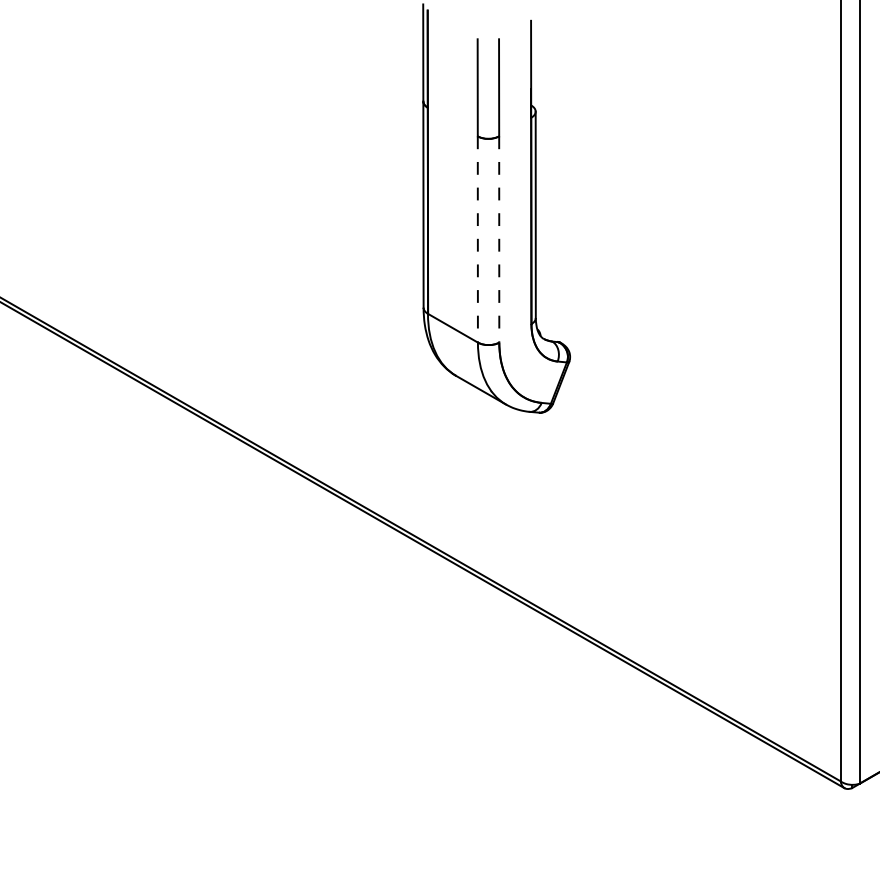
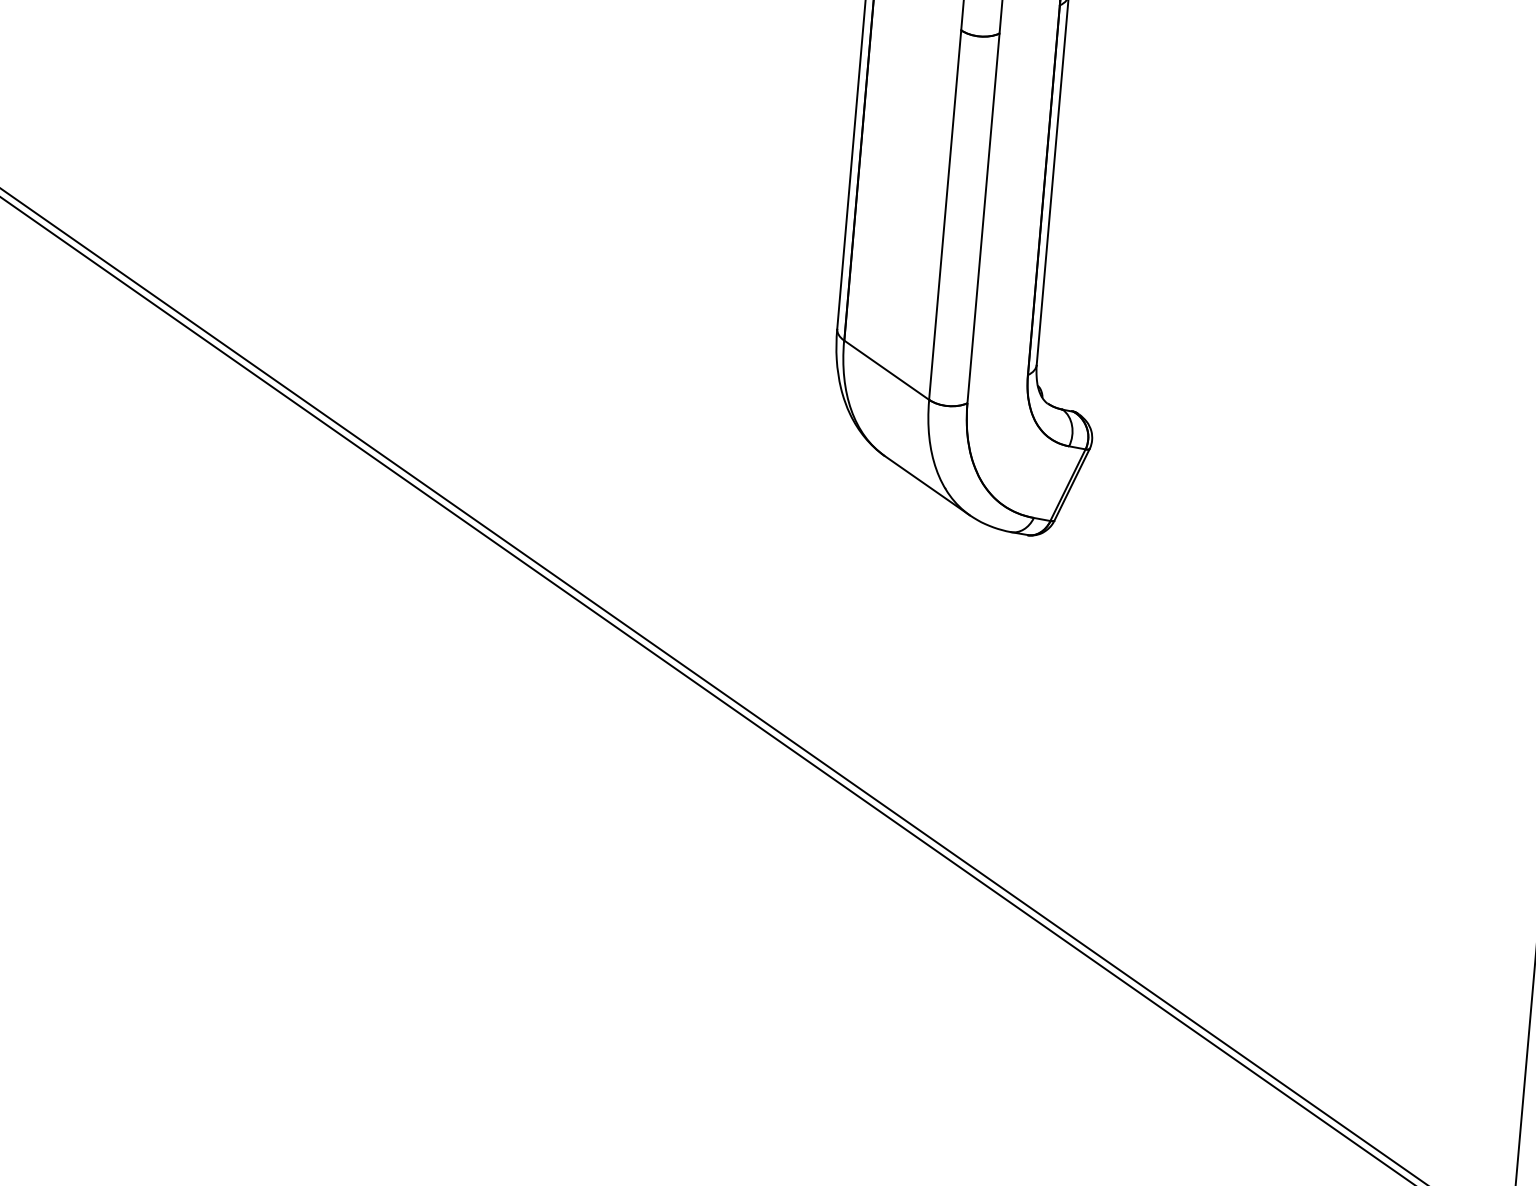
line: (477, 239) -> (944, 215), dashed -> solid
line: (499, 239) -> (983, 218), dashed -> solid

